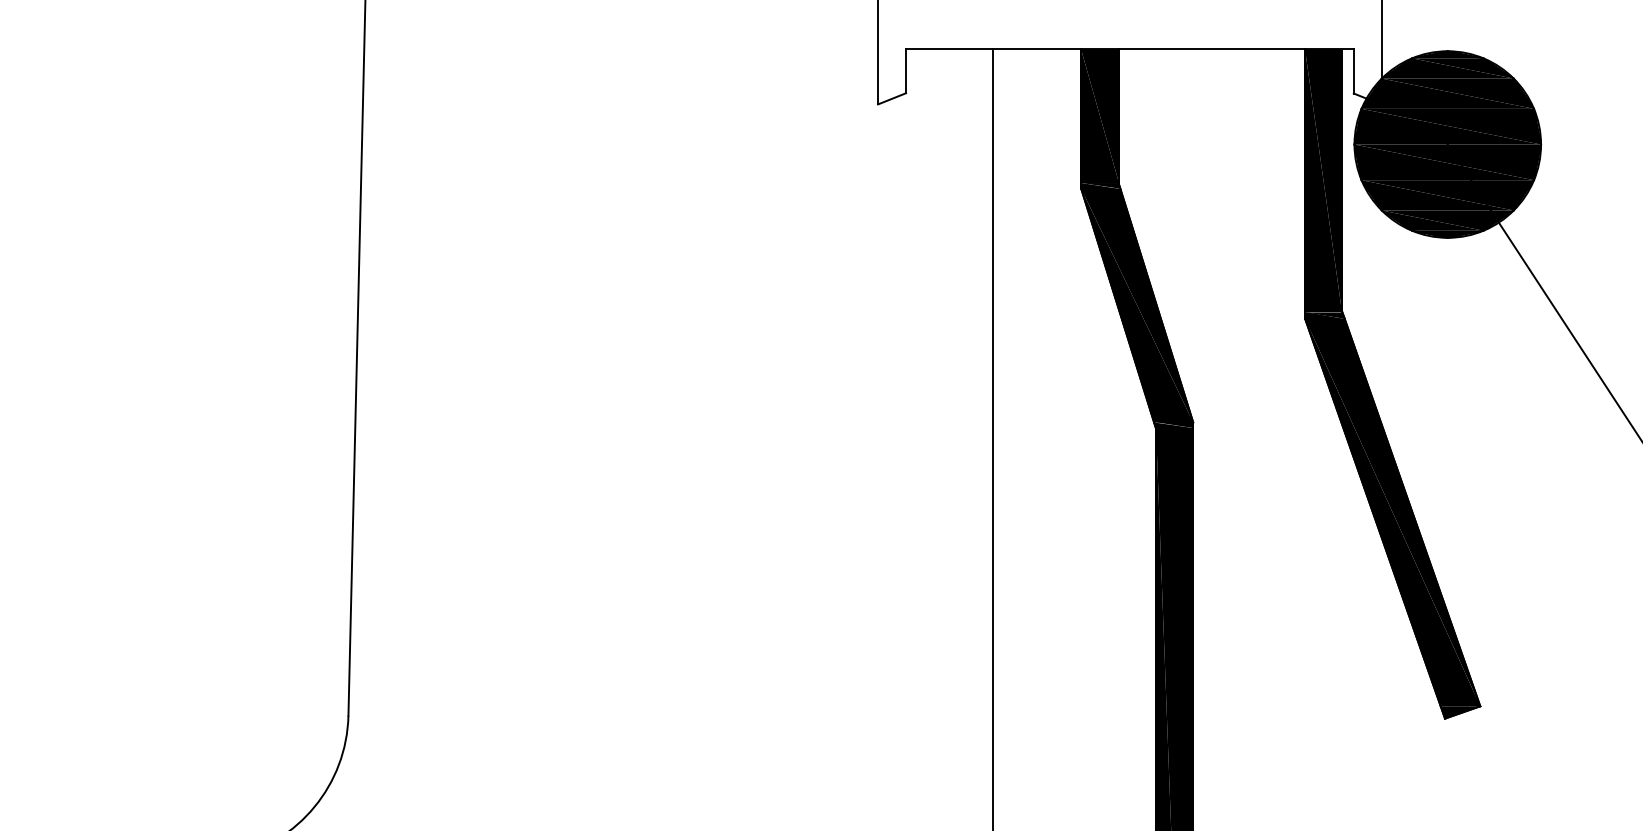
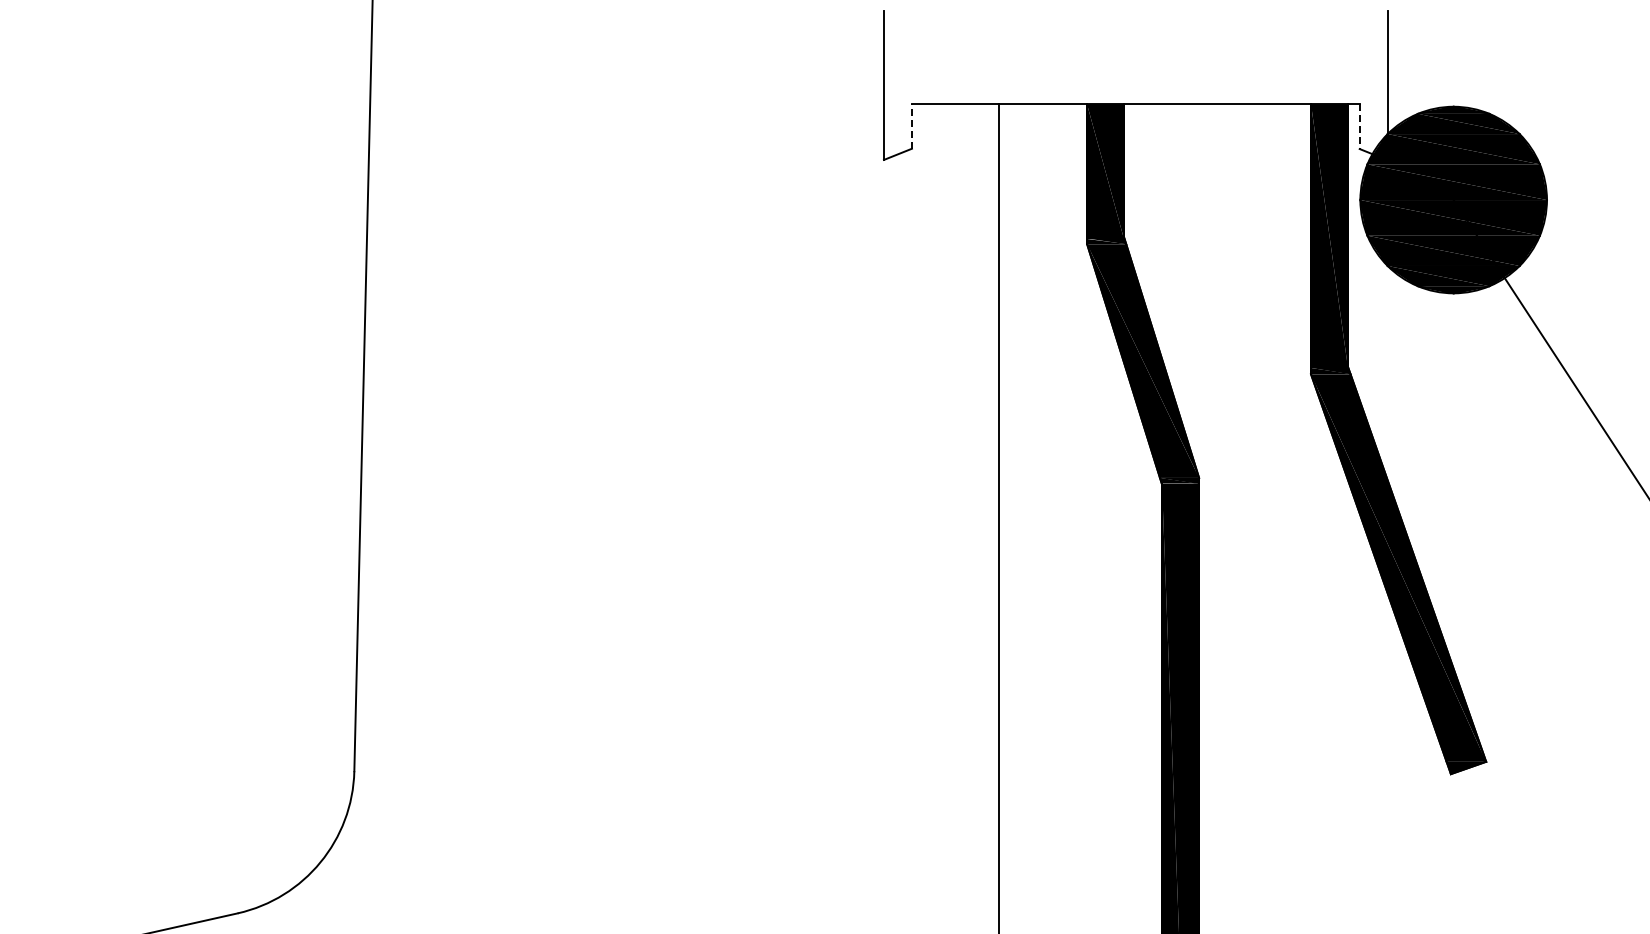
line: (905, 71) -> (911, 126), solid -> dashed
line: (1353, 72) -> (1359, 127), solid -> dashed

